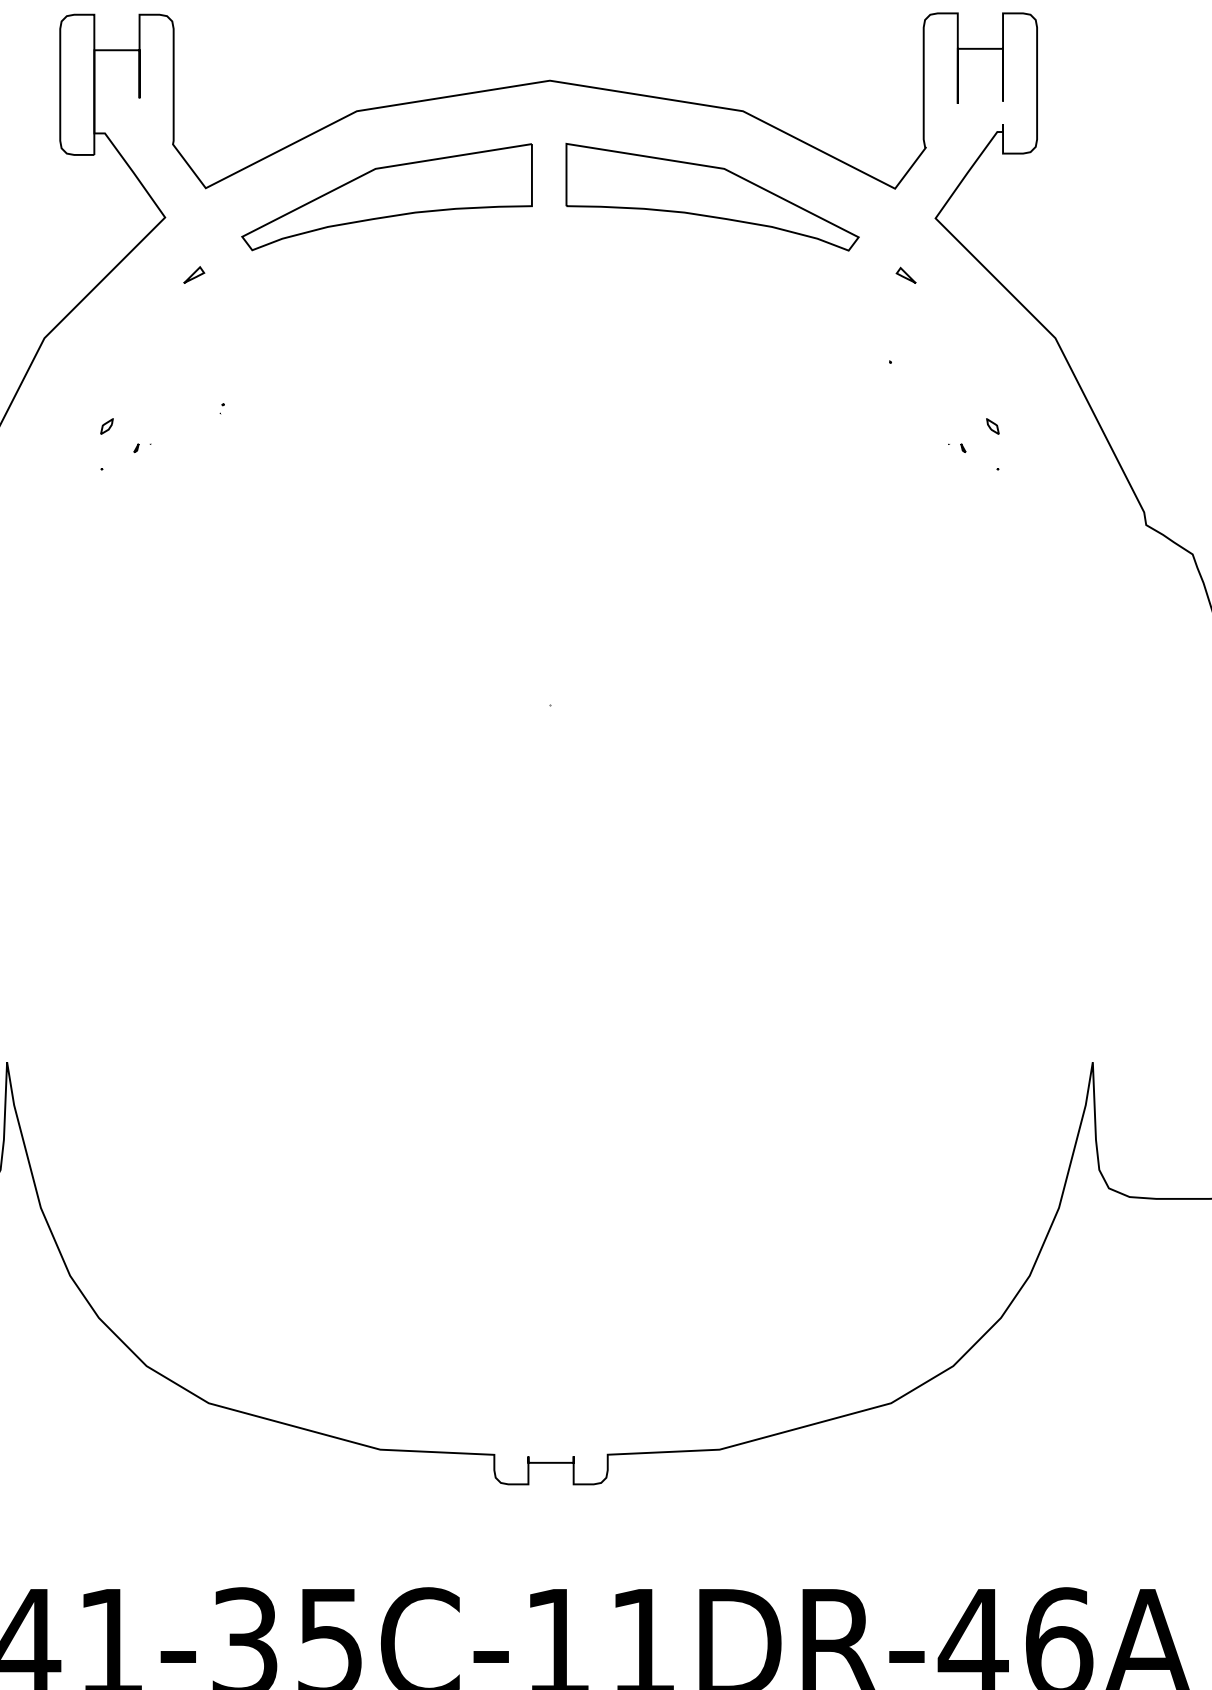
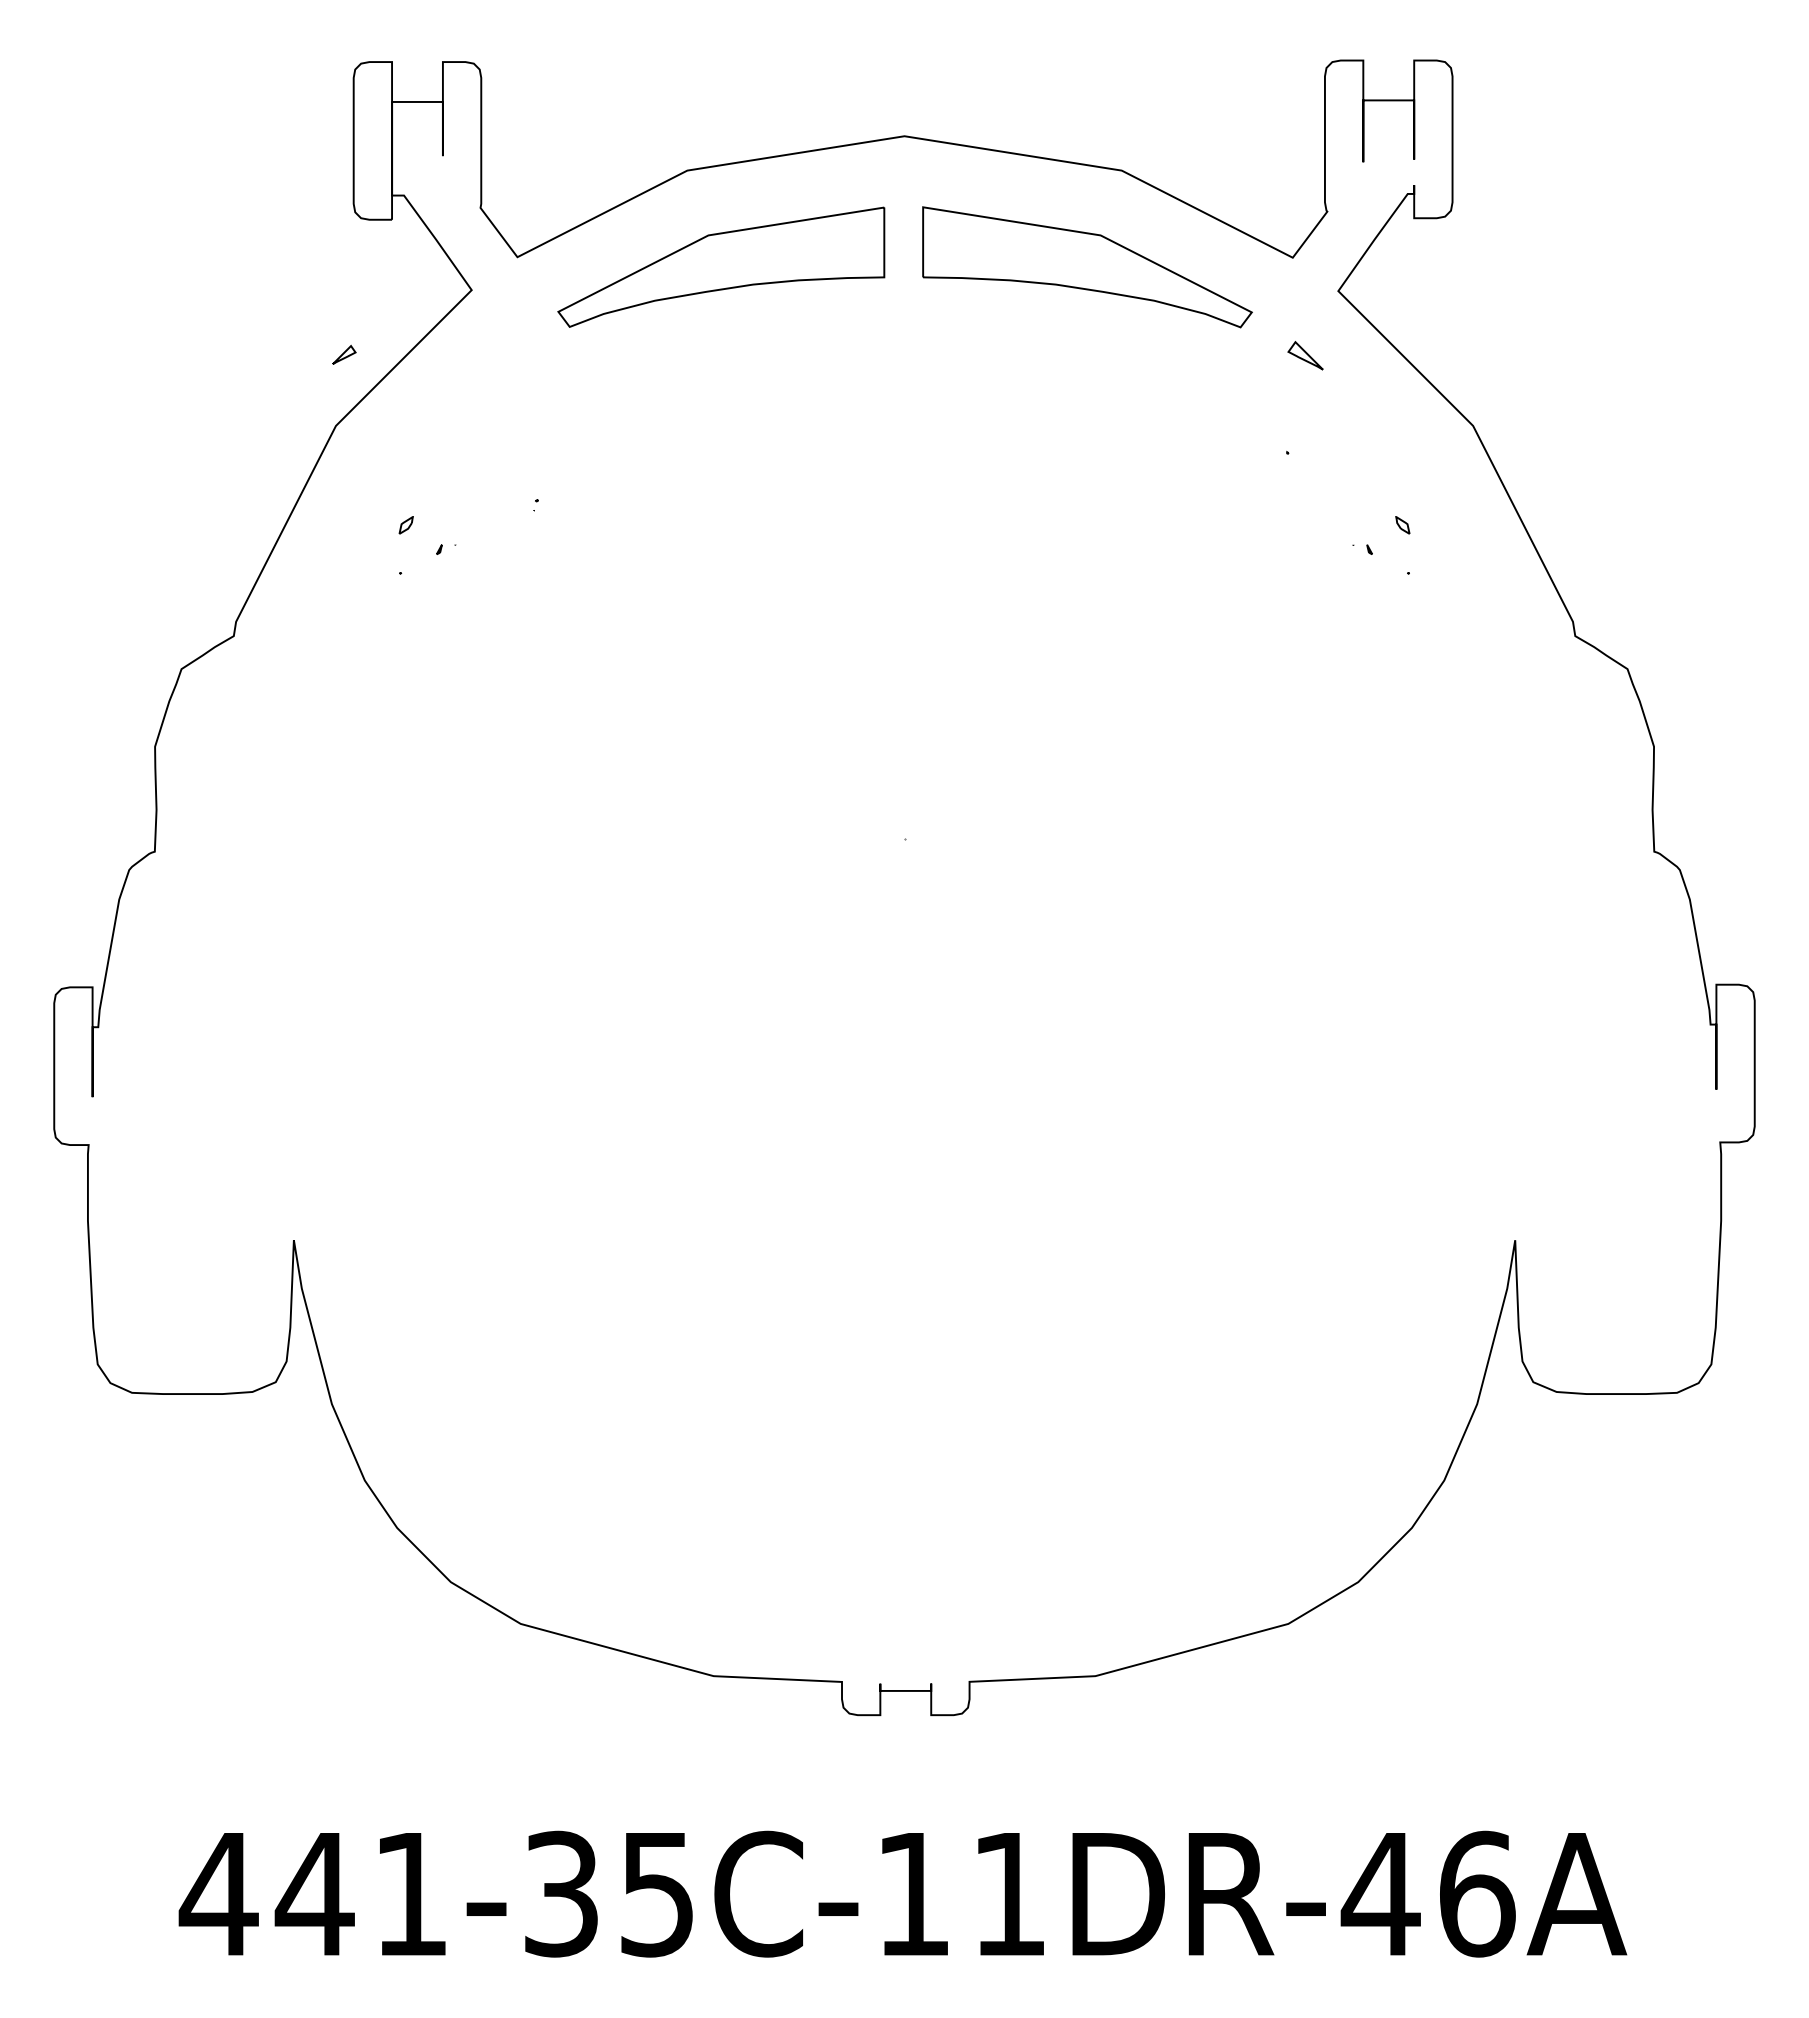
part: (194, 274) -> (344, 354), moved
part: (905, 274) -> (1304, 354), size x1.6

